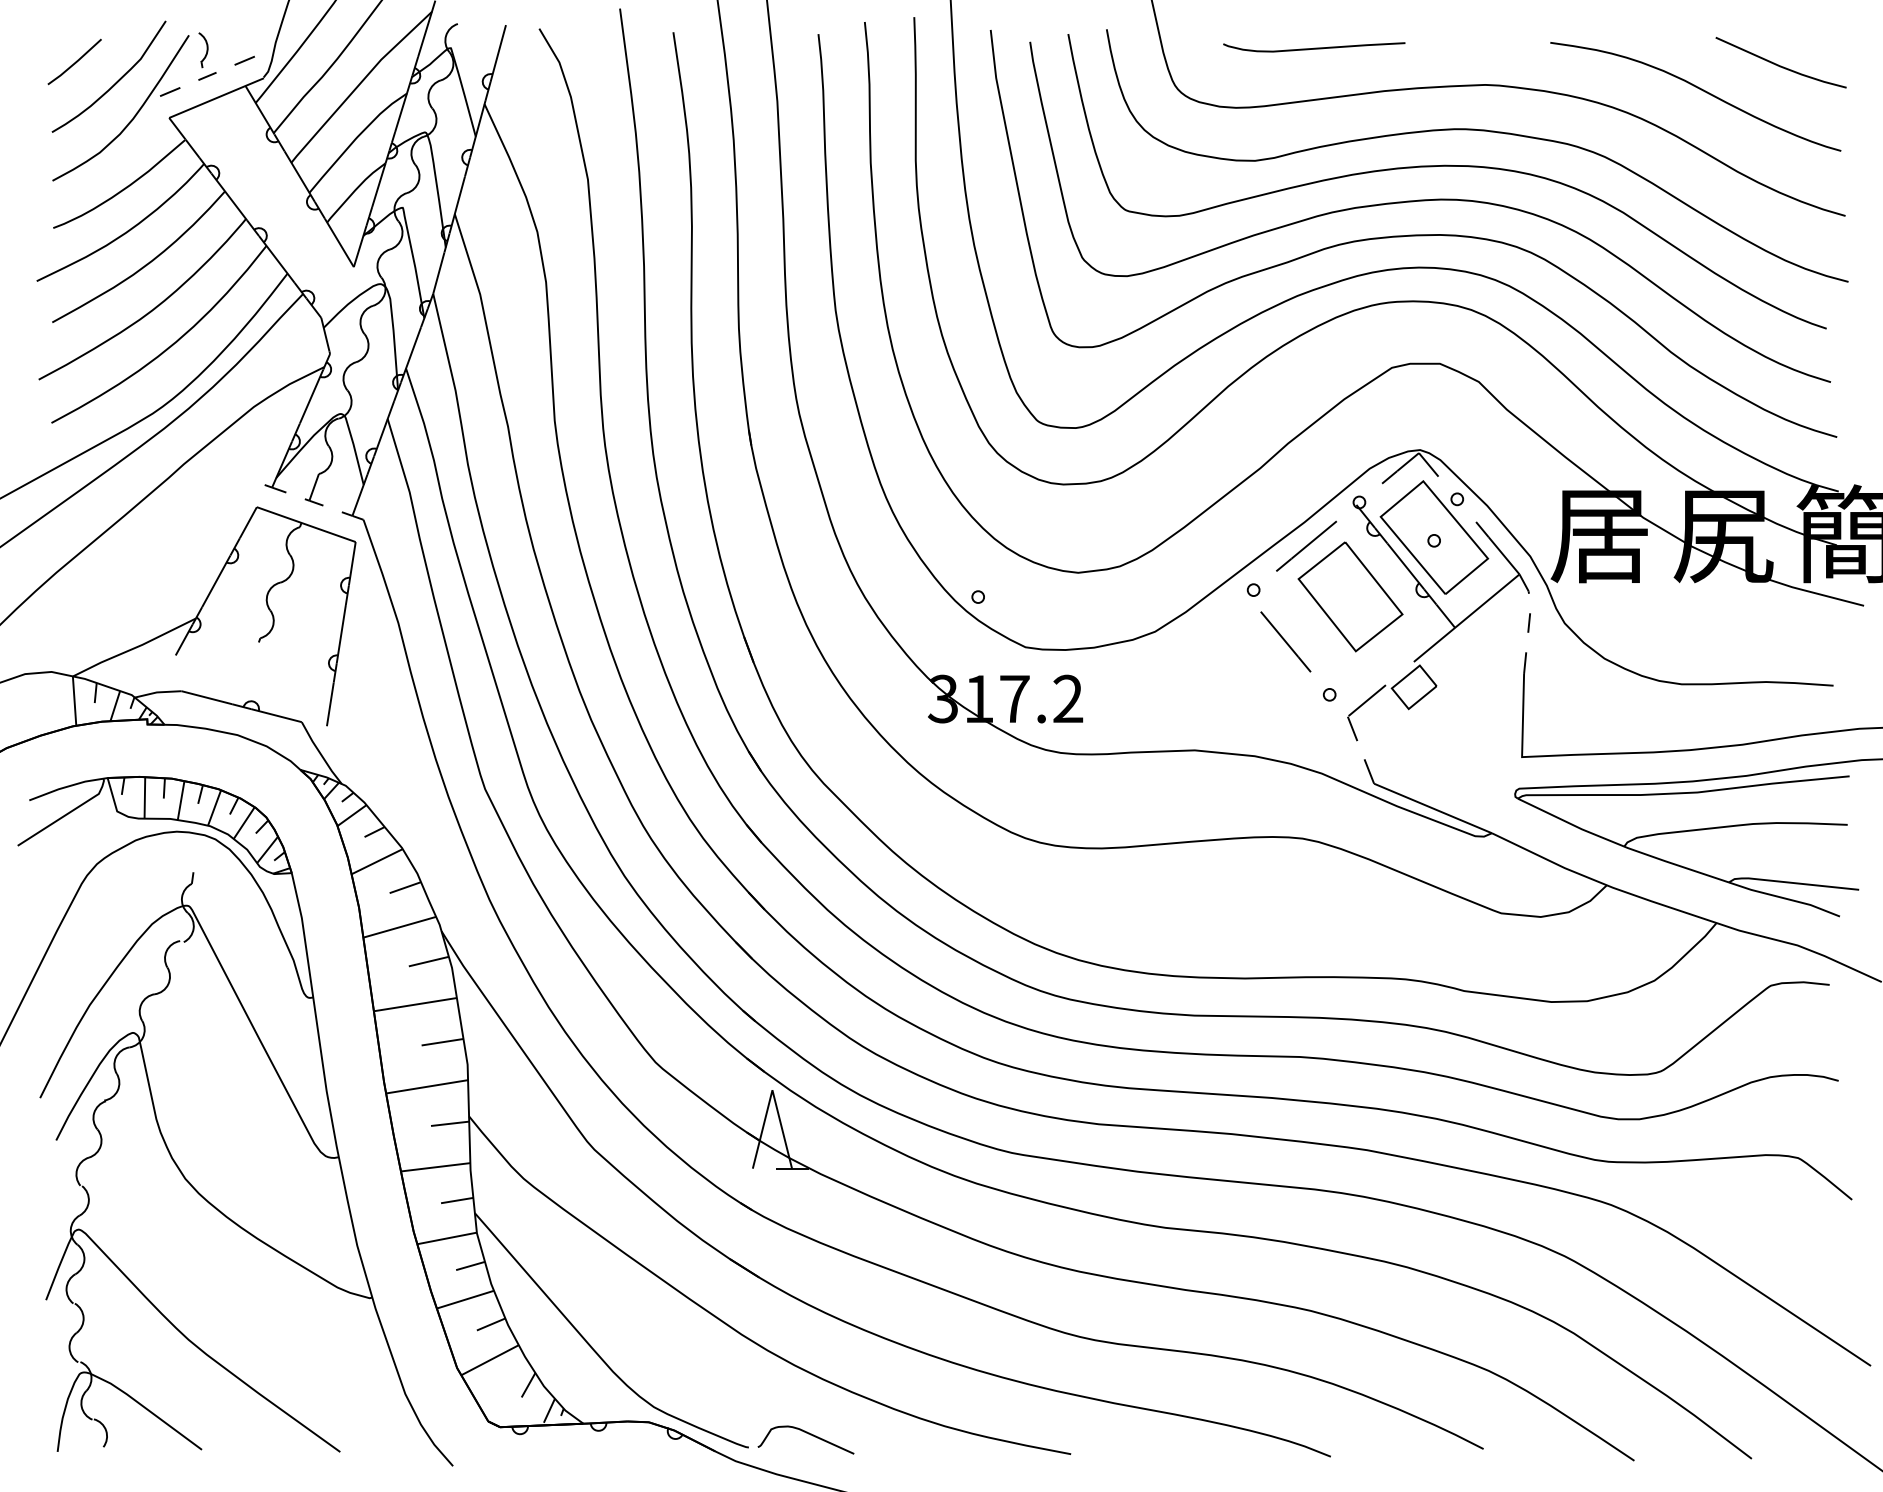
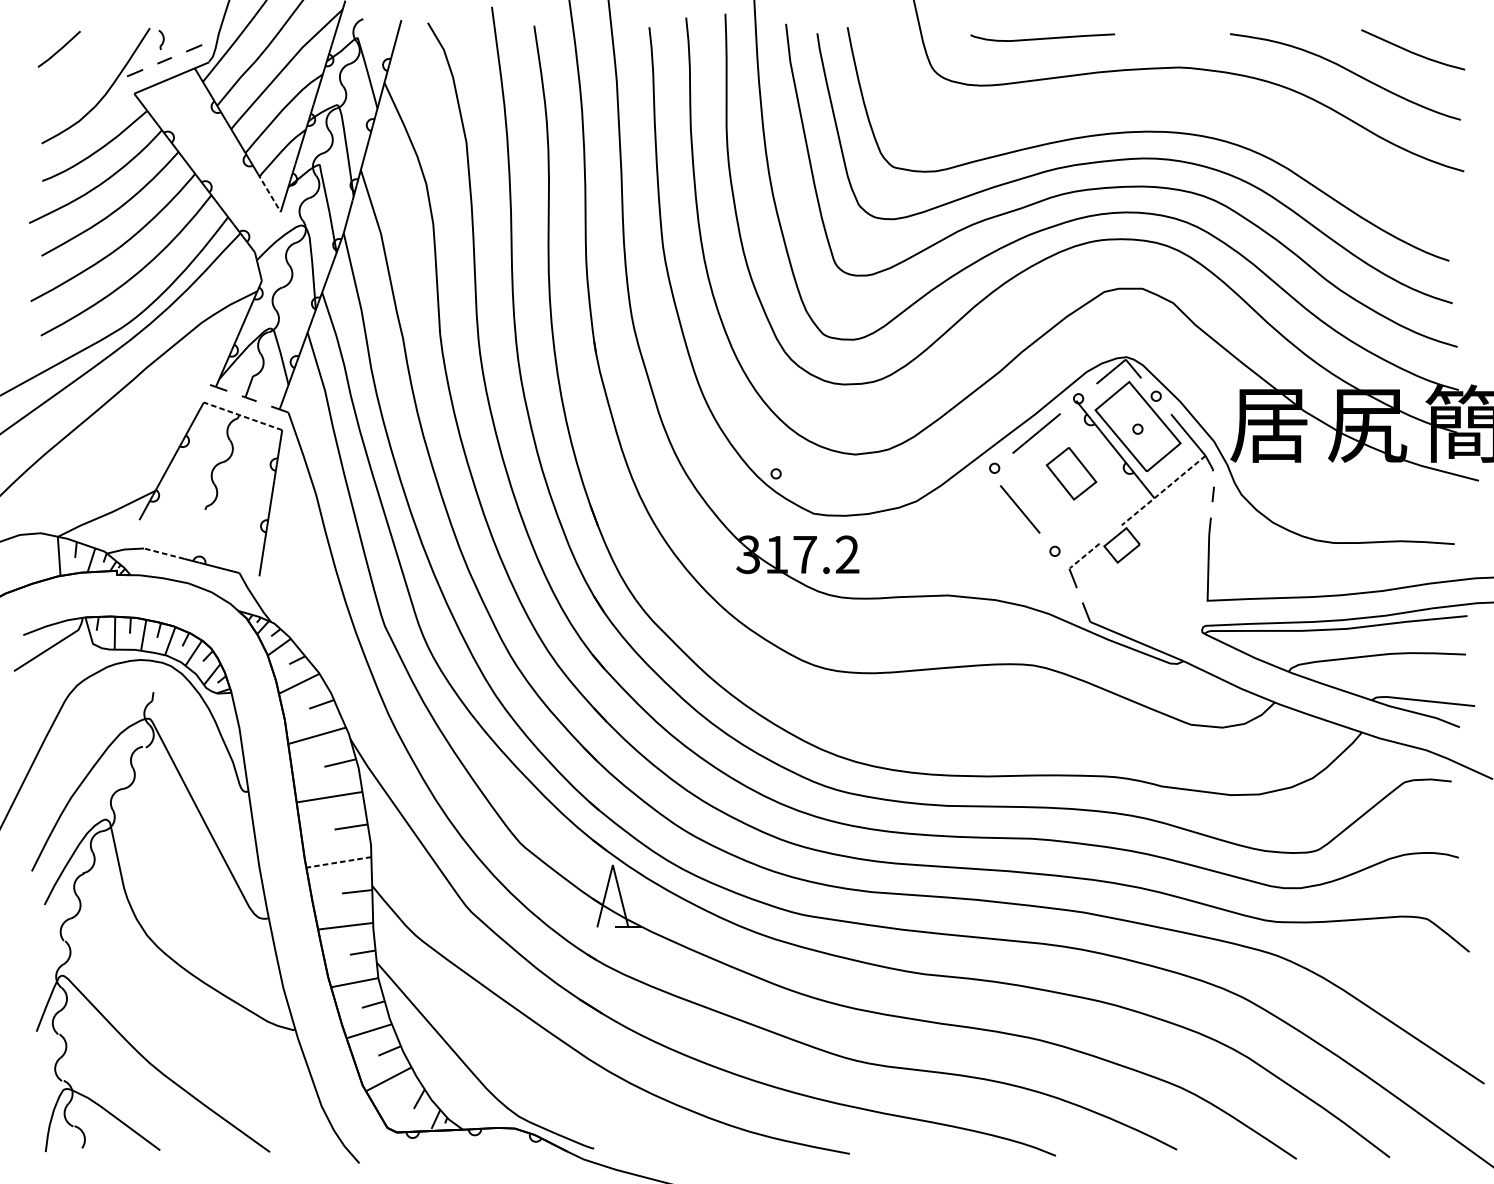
part: (203, 50) -> (161, 40), size x0.7
curve: (115, 82) -> (91, 65), removed
curve: (1480, 131) -> (1174, 104), removed
line: (339, 243) -> (269, 193), solid -> dashed
line: (305, 524) -> (242, 416), solid -> dashed
part: (1350, 596) -> (1071, 473), size x0.6
line: (1465, 618) -> (1162, 490), solid -> dashed
line: (206, 697) -> (163, 553), solid -> dashed
line: (1366, 700) -> (1084, 555), solid -> dashed
line: (426, 1086) -> (338, 862), solid -> dashed
curve: (808, 1434) -> (641, 1138), removed

